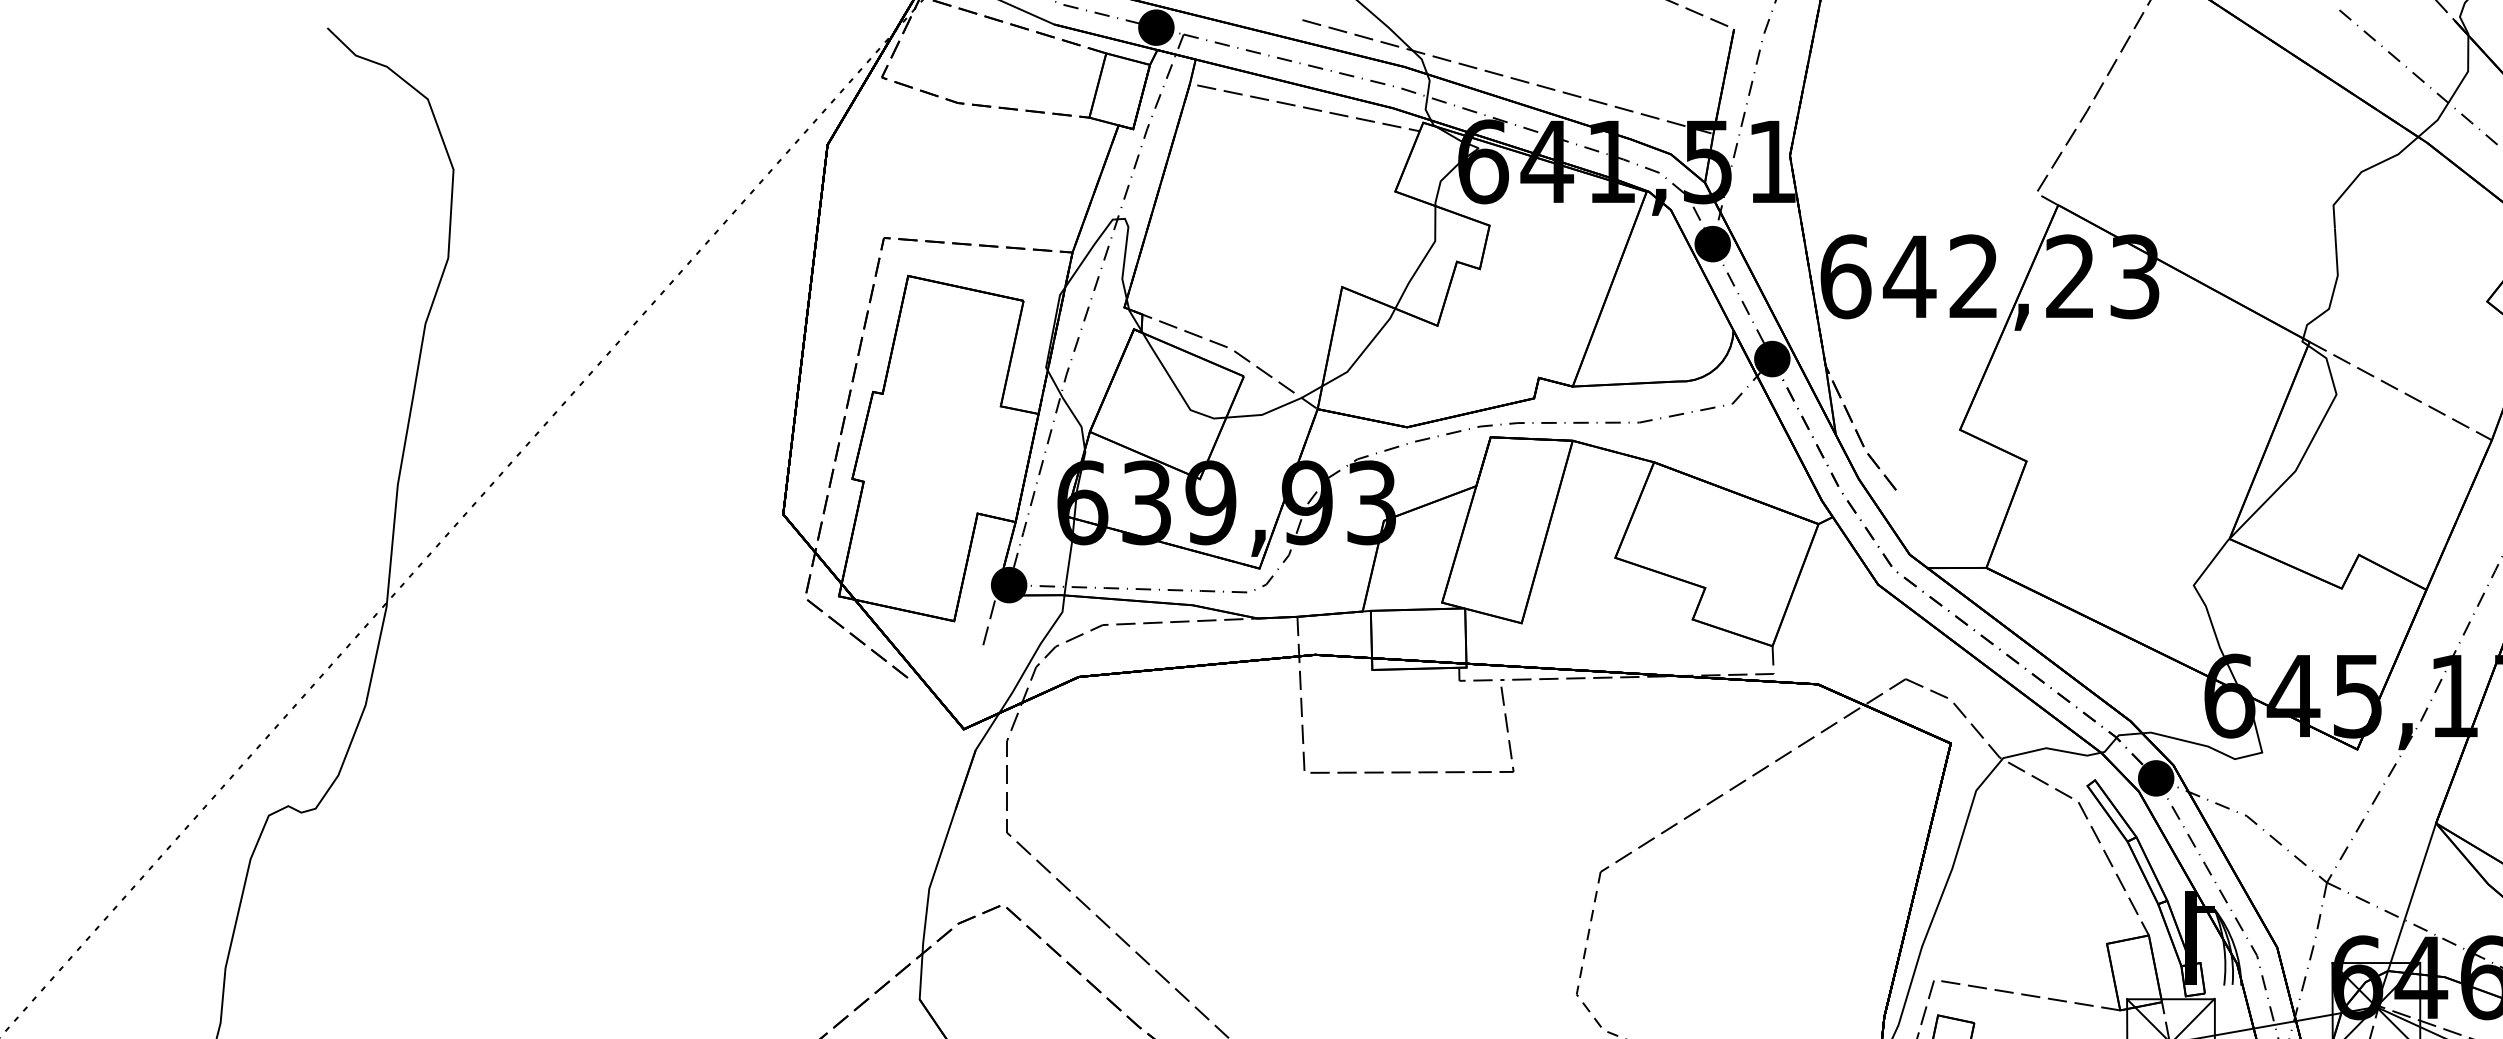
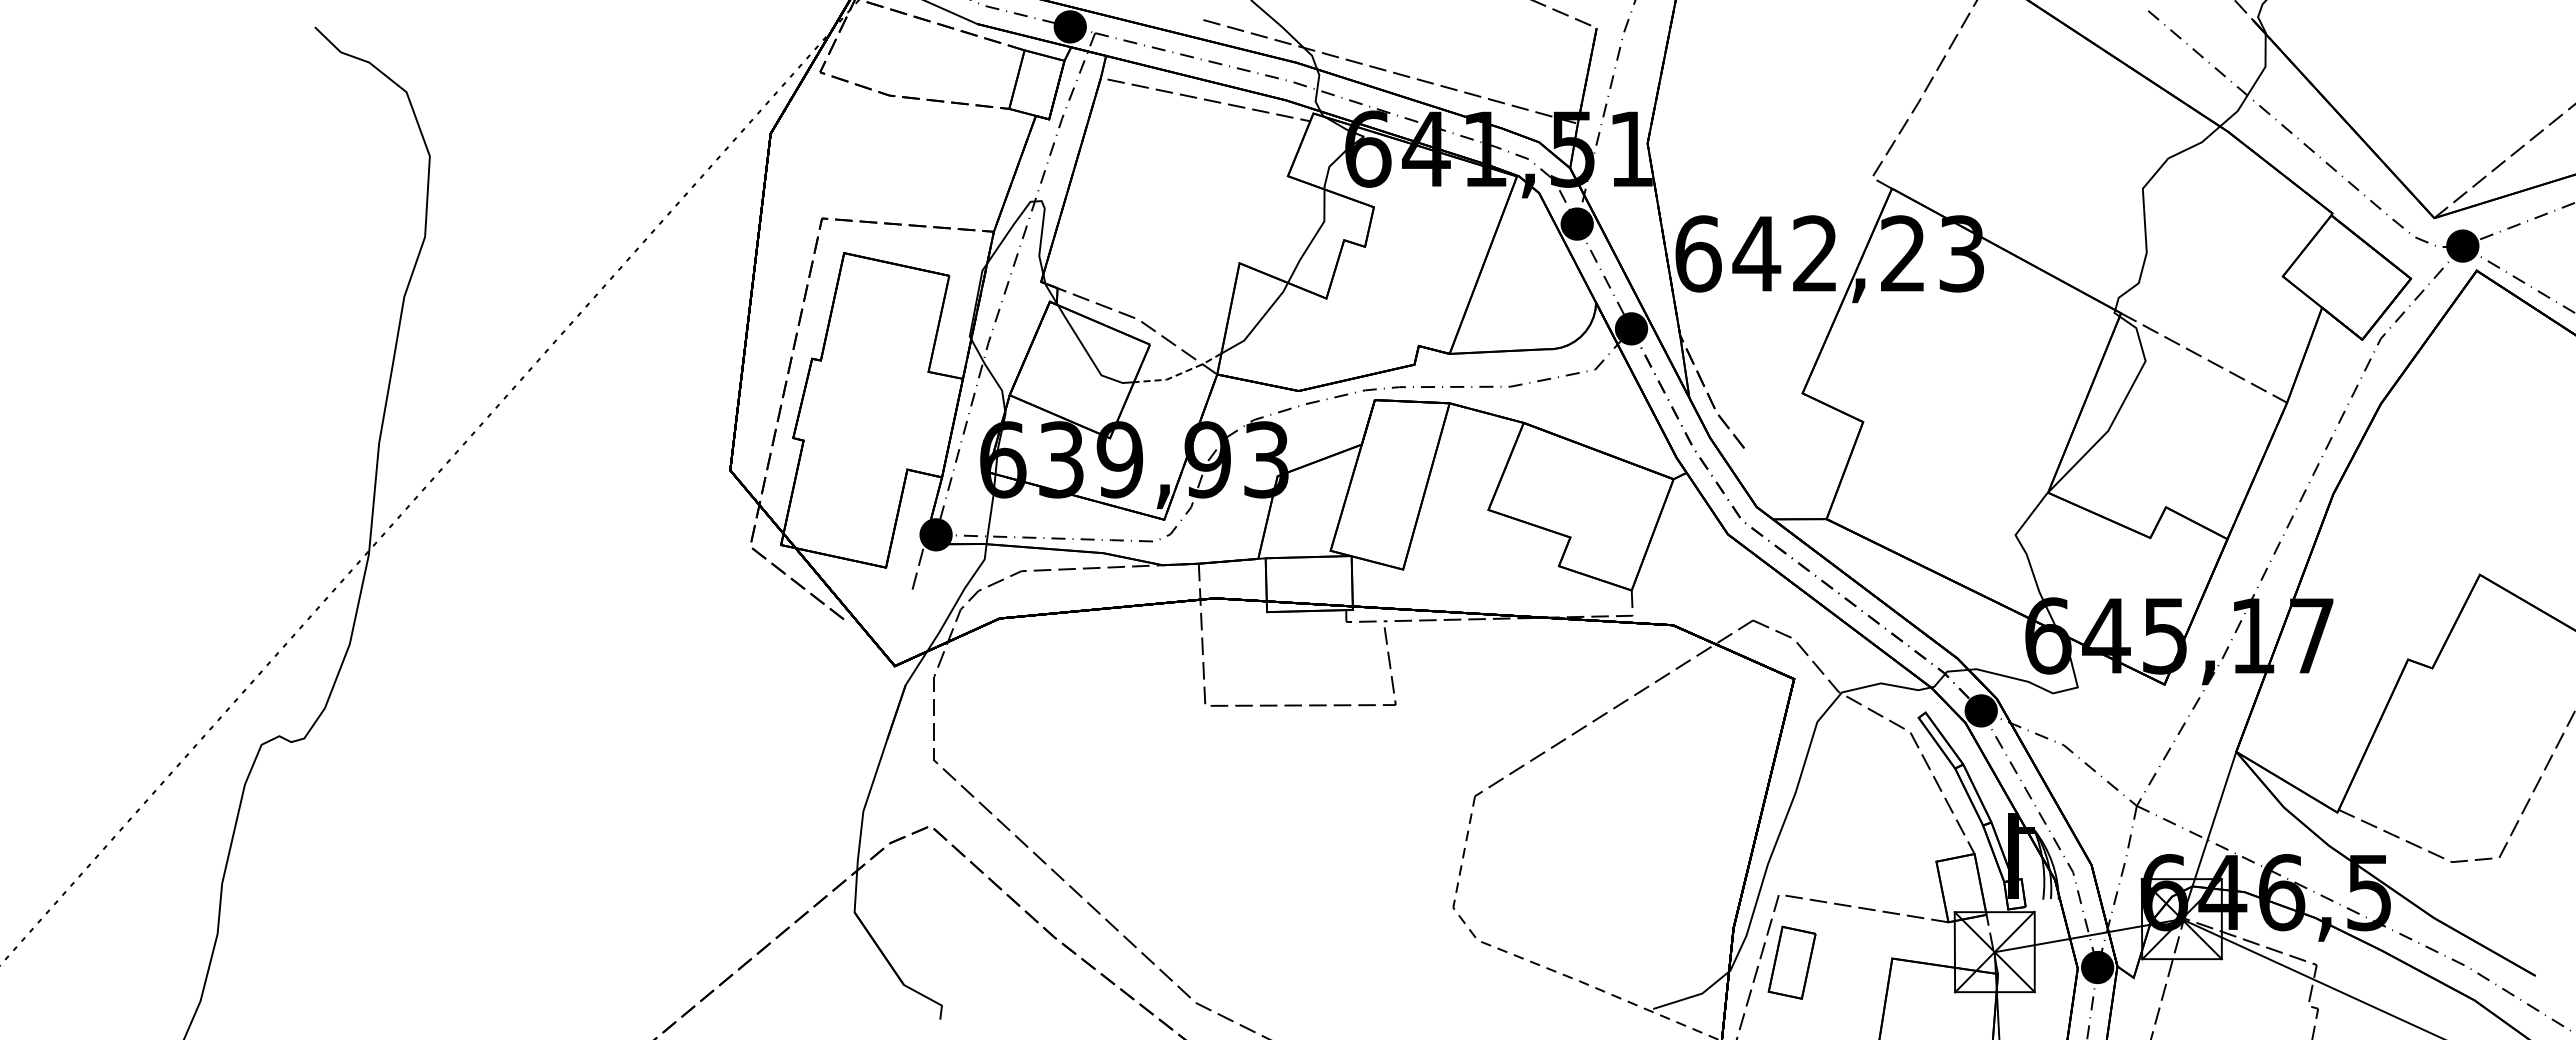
line: (1276, 409) -> (1179, 374), solid -> dashed

